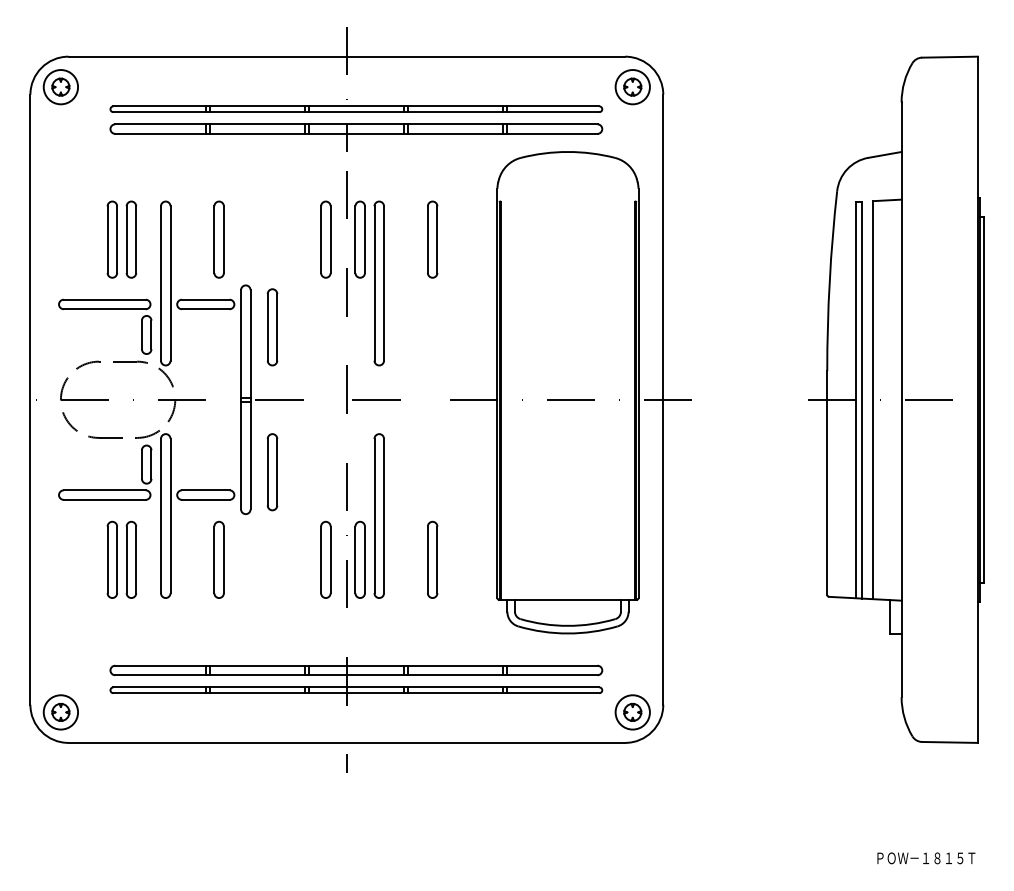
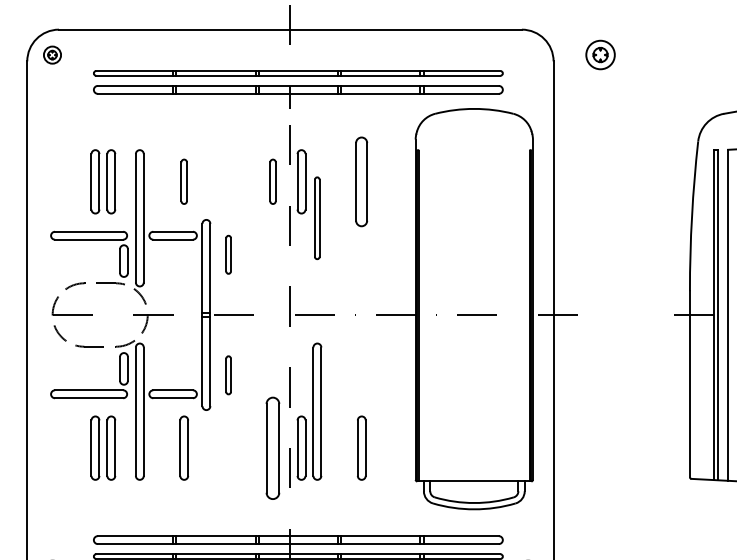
part: (60, 87) -> (52, 55), size x0.6
part: (632, 87) -> (600, 55), moved
part: (218, 239) -> (183, 181), size x0.7
part: (325, 239) -> (272, 181), size x0.7
part: (432, 239) -> (361, 181), size x1.4
part: (378, 283) -> (316, 218), size x0.6
part: (272, 327) -> (228, 254), size x0.6
part: (272, 472) -> (228, 375), size x0.6
part: (325, 559) -> (272, 447), size x1.6

